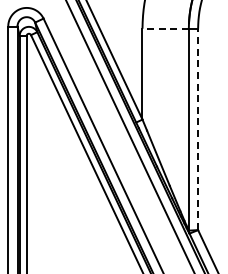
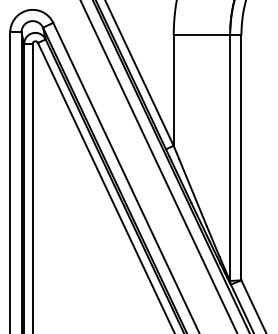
line: (165, 28) -> (201, 34), dashed -> solid
line: (198, 129) -> (241, 157), dashed -> solid

